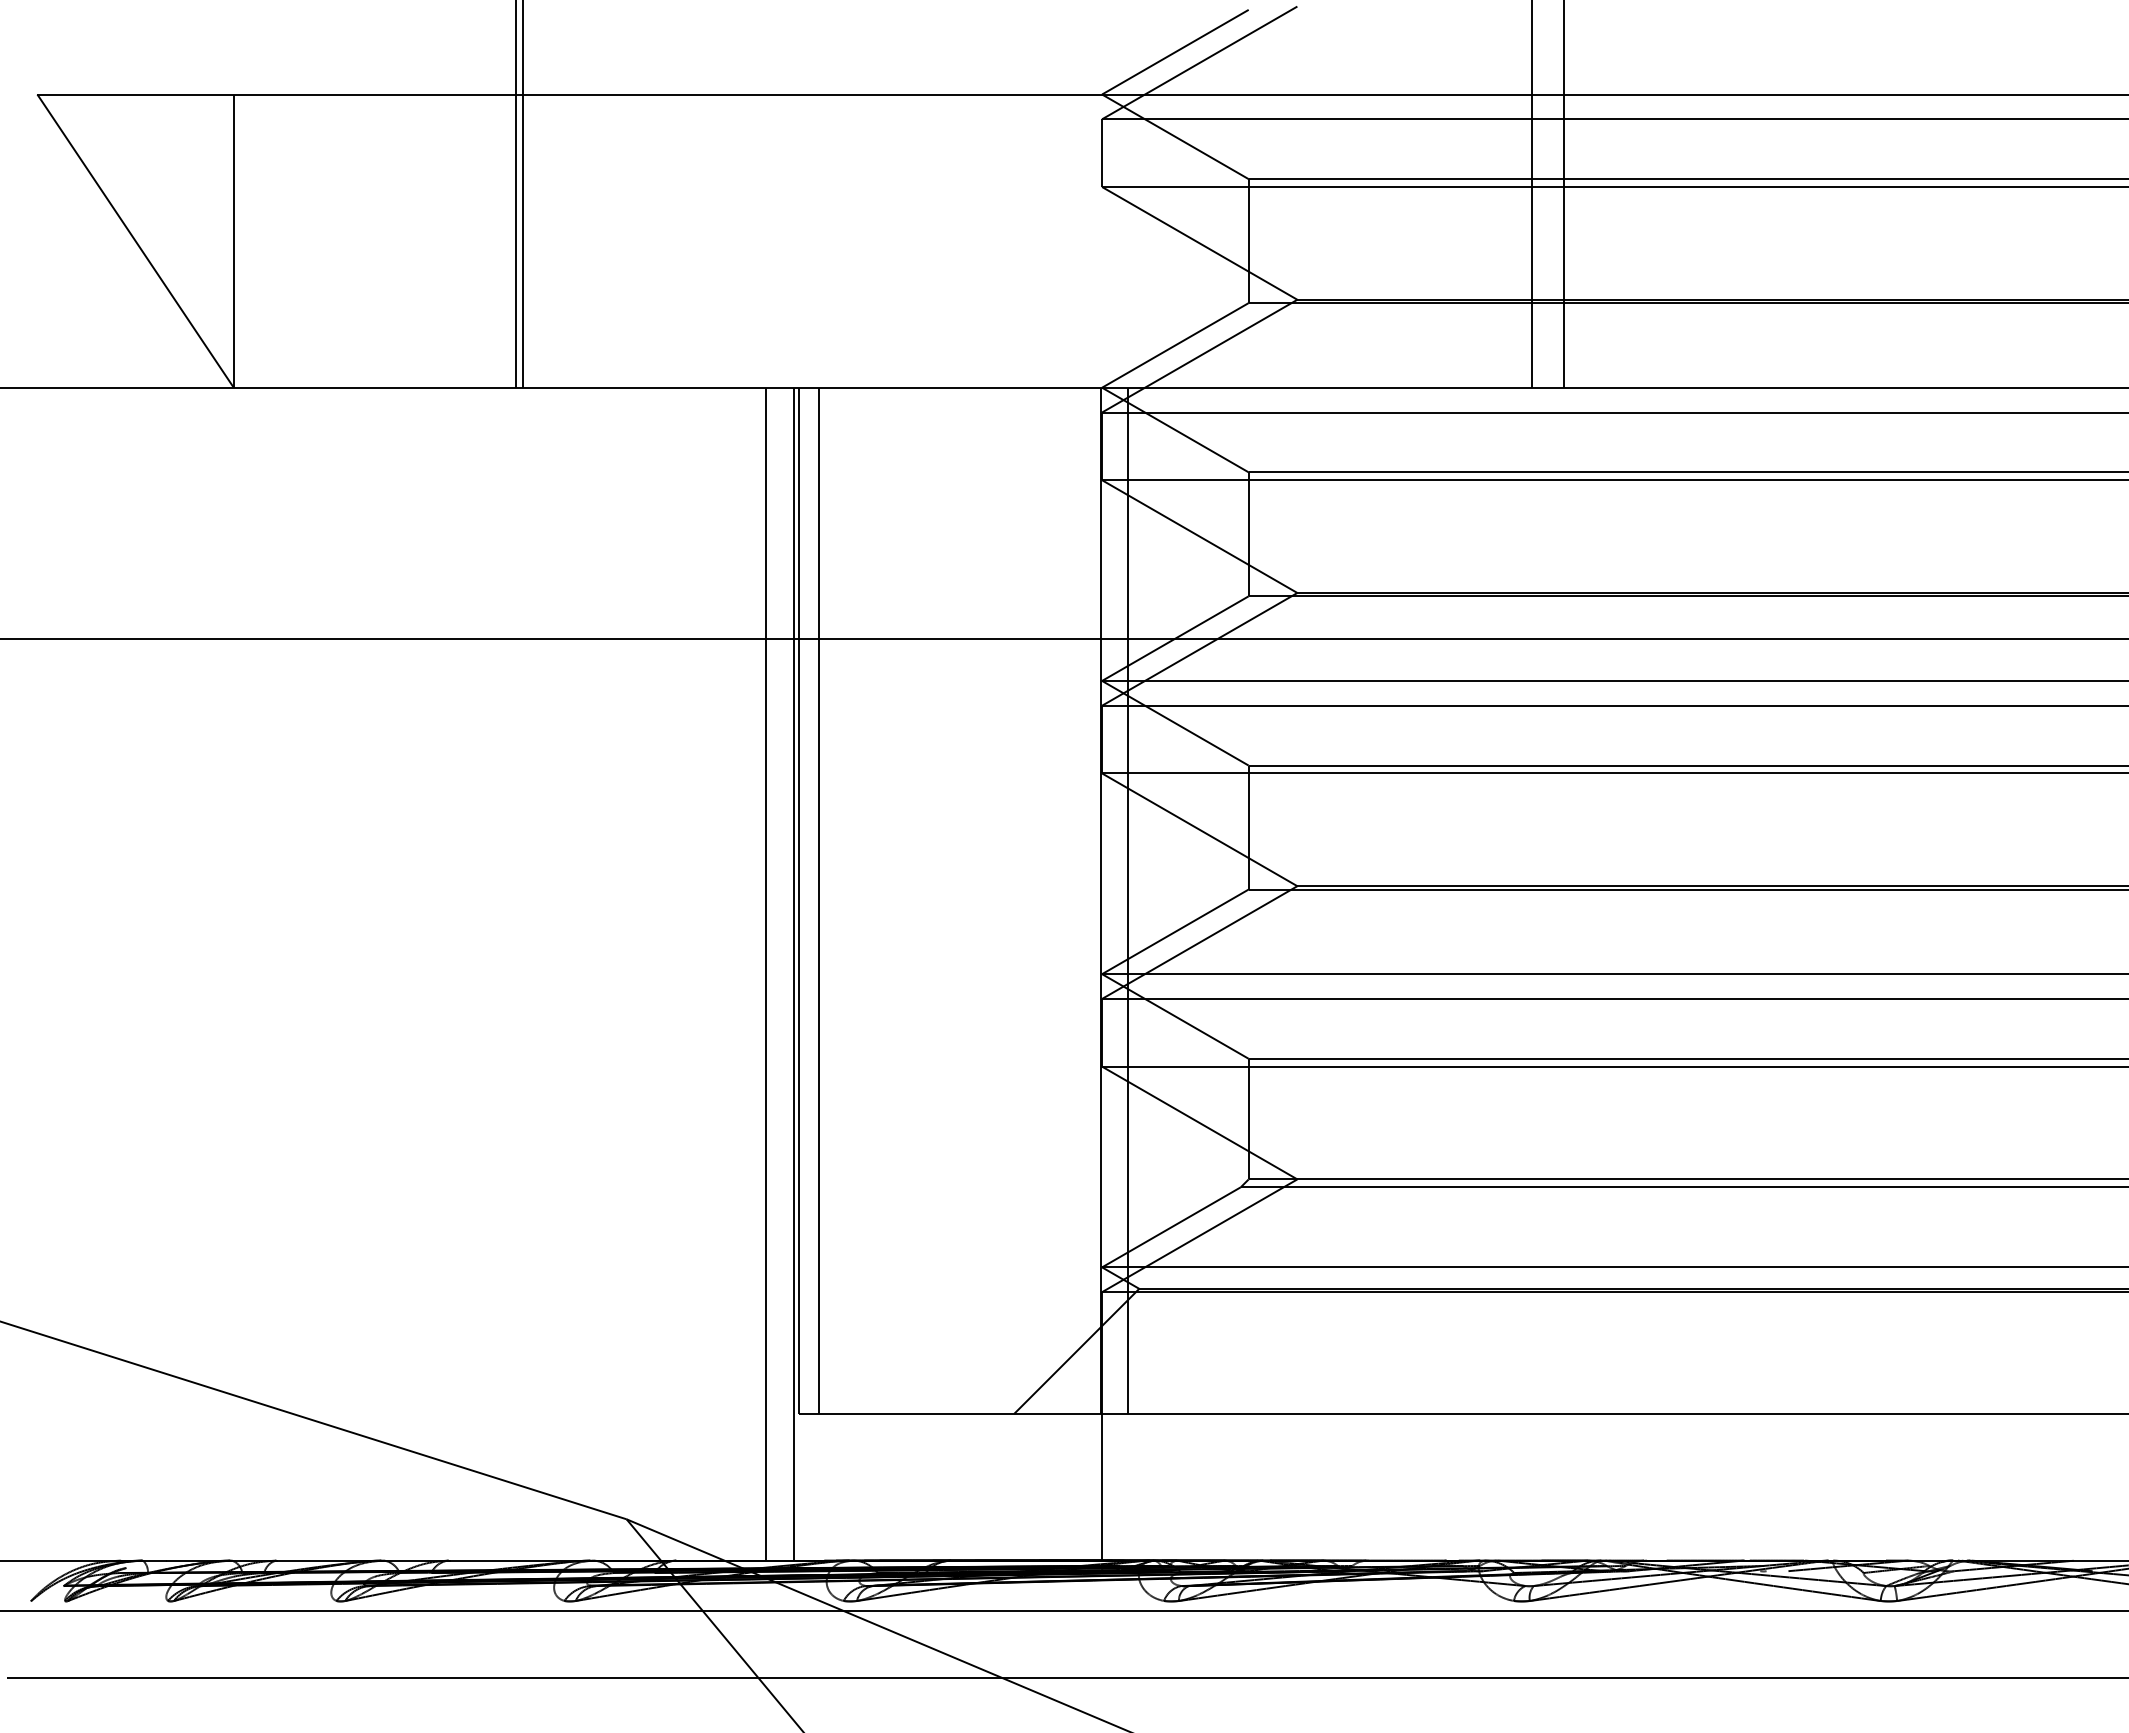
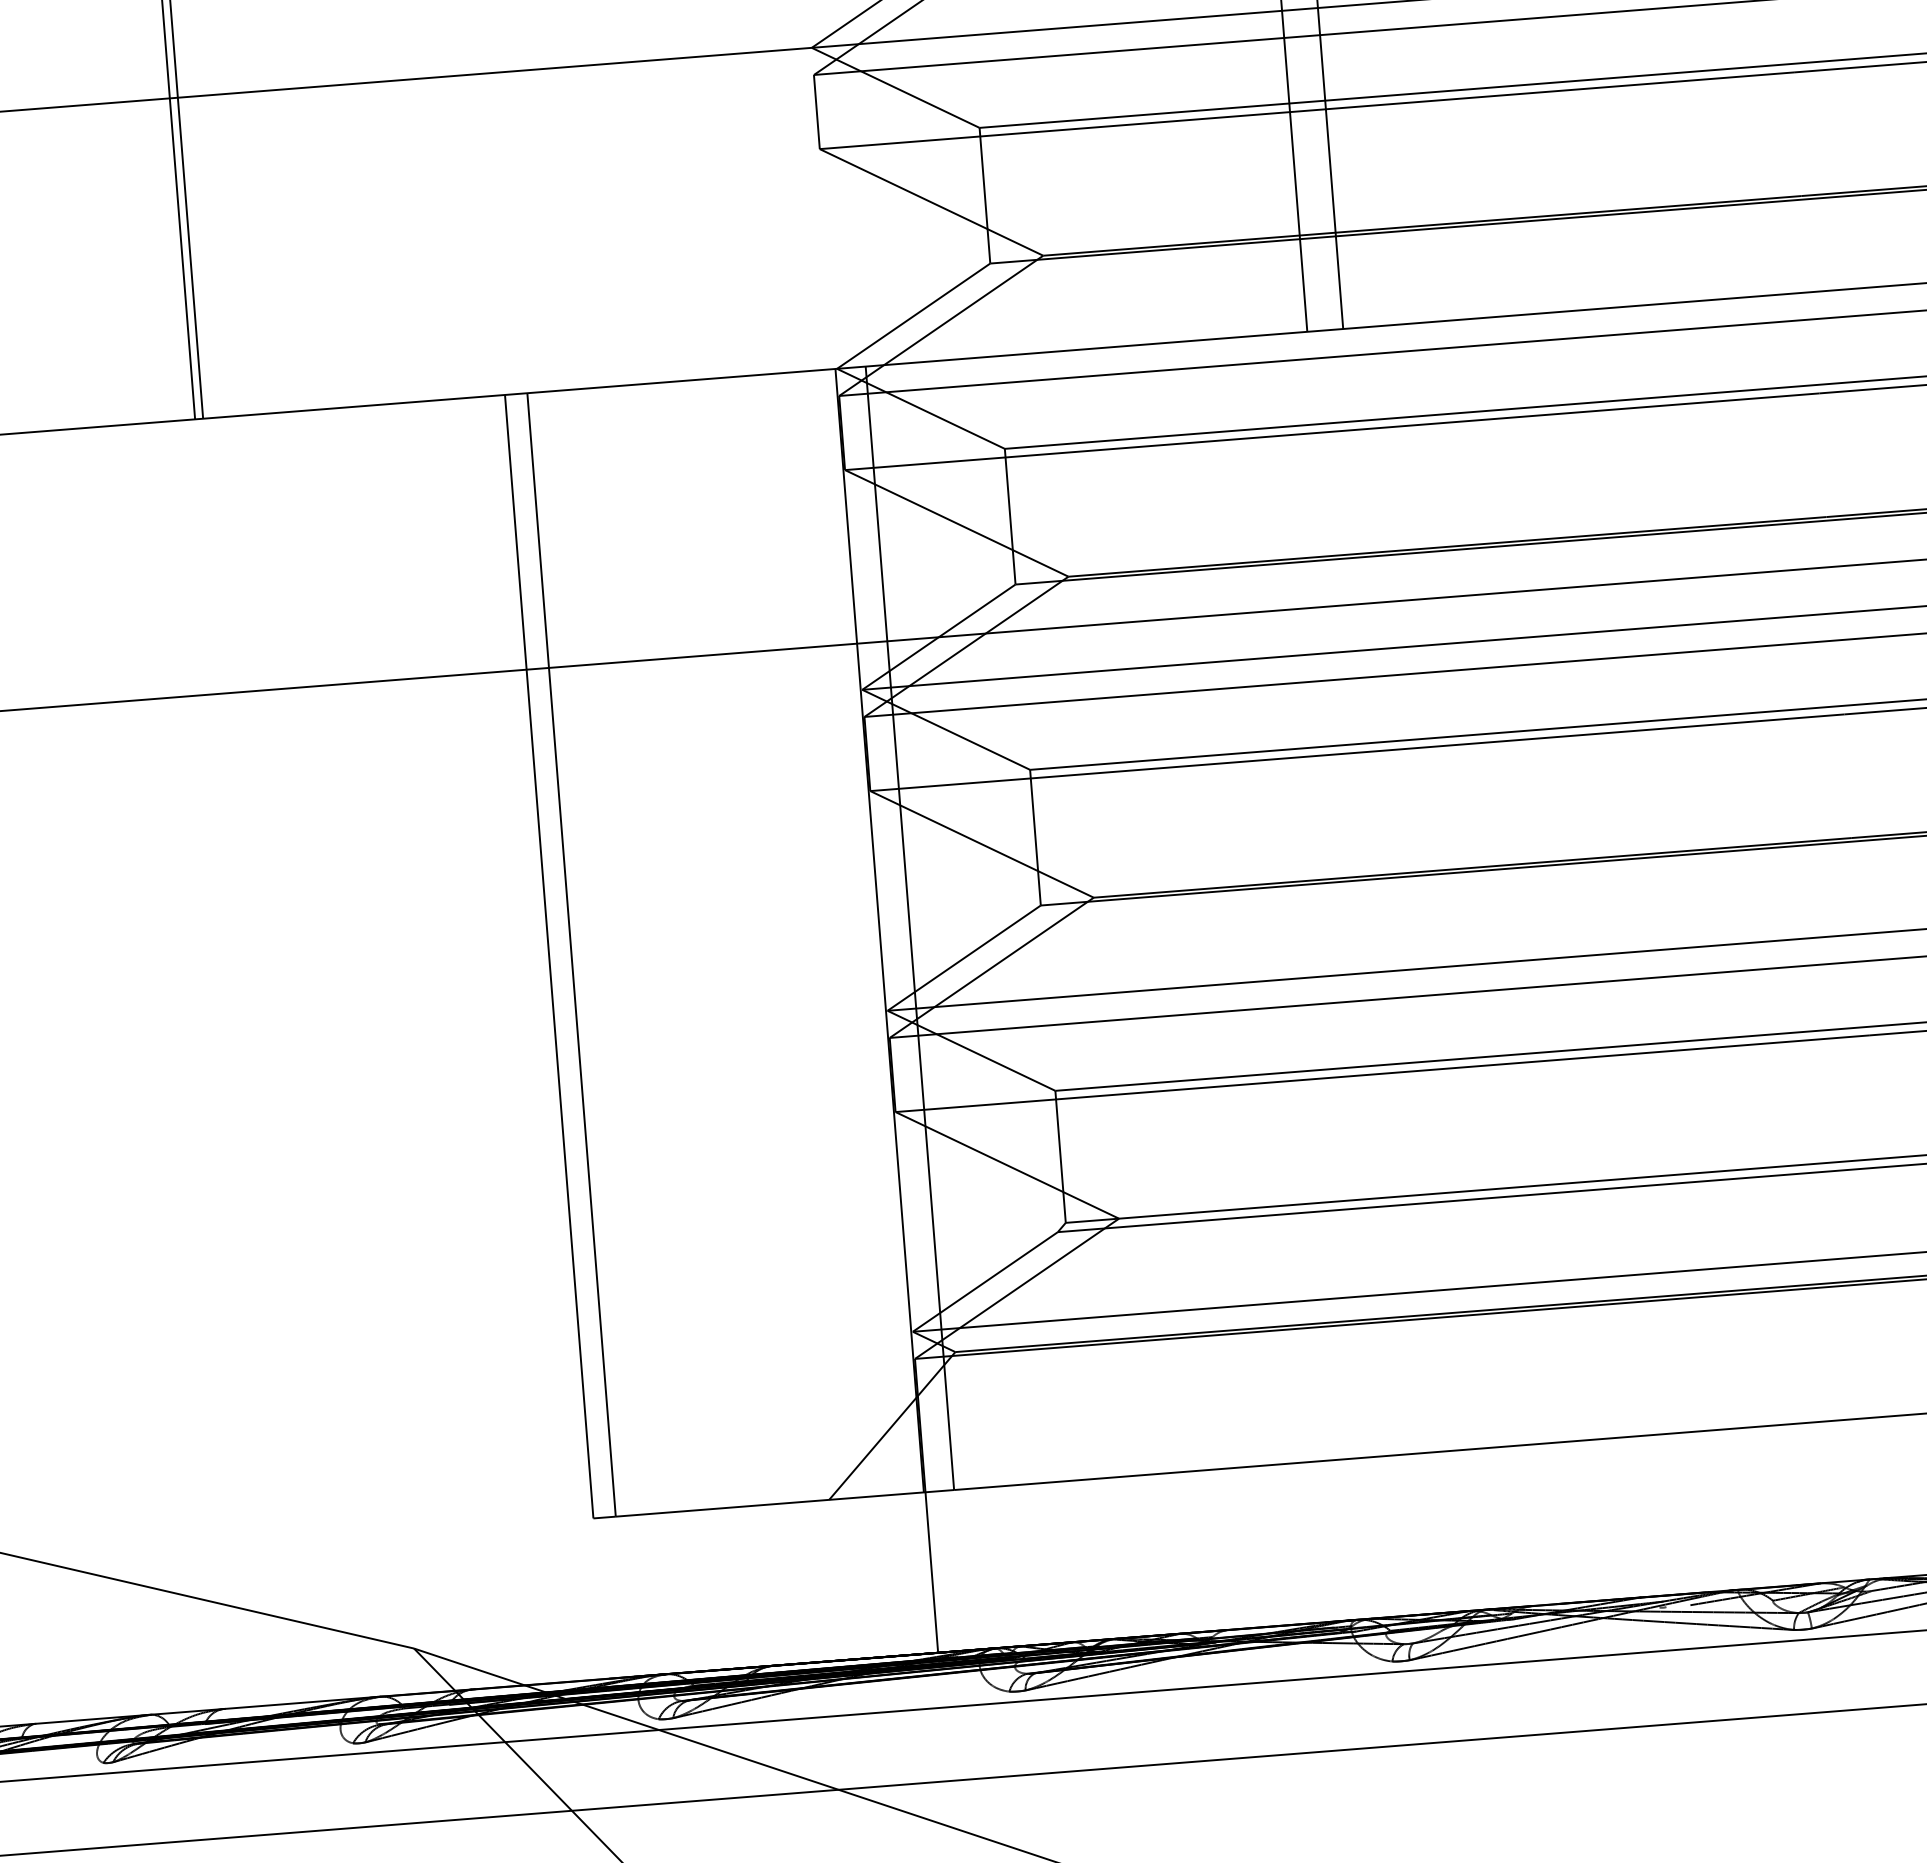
line: (765, 973) -> (519, 1039), removed
line: (793, 973) -> (549, 1036), removed

